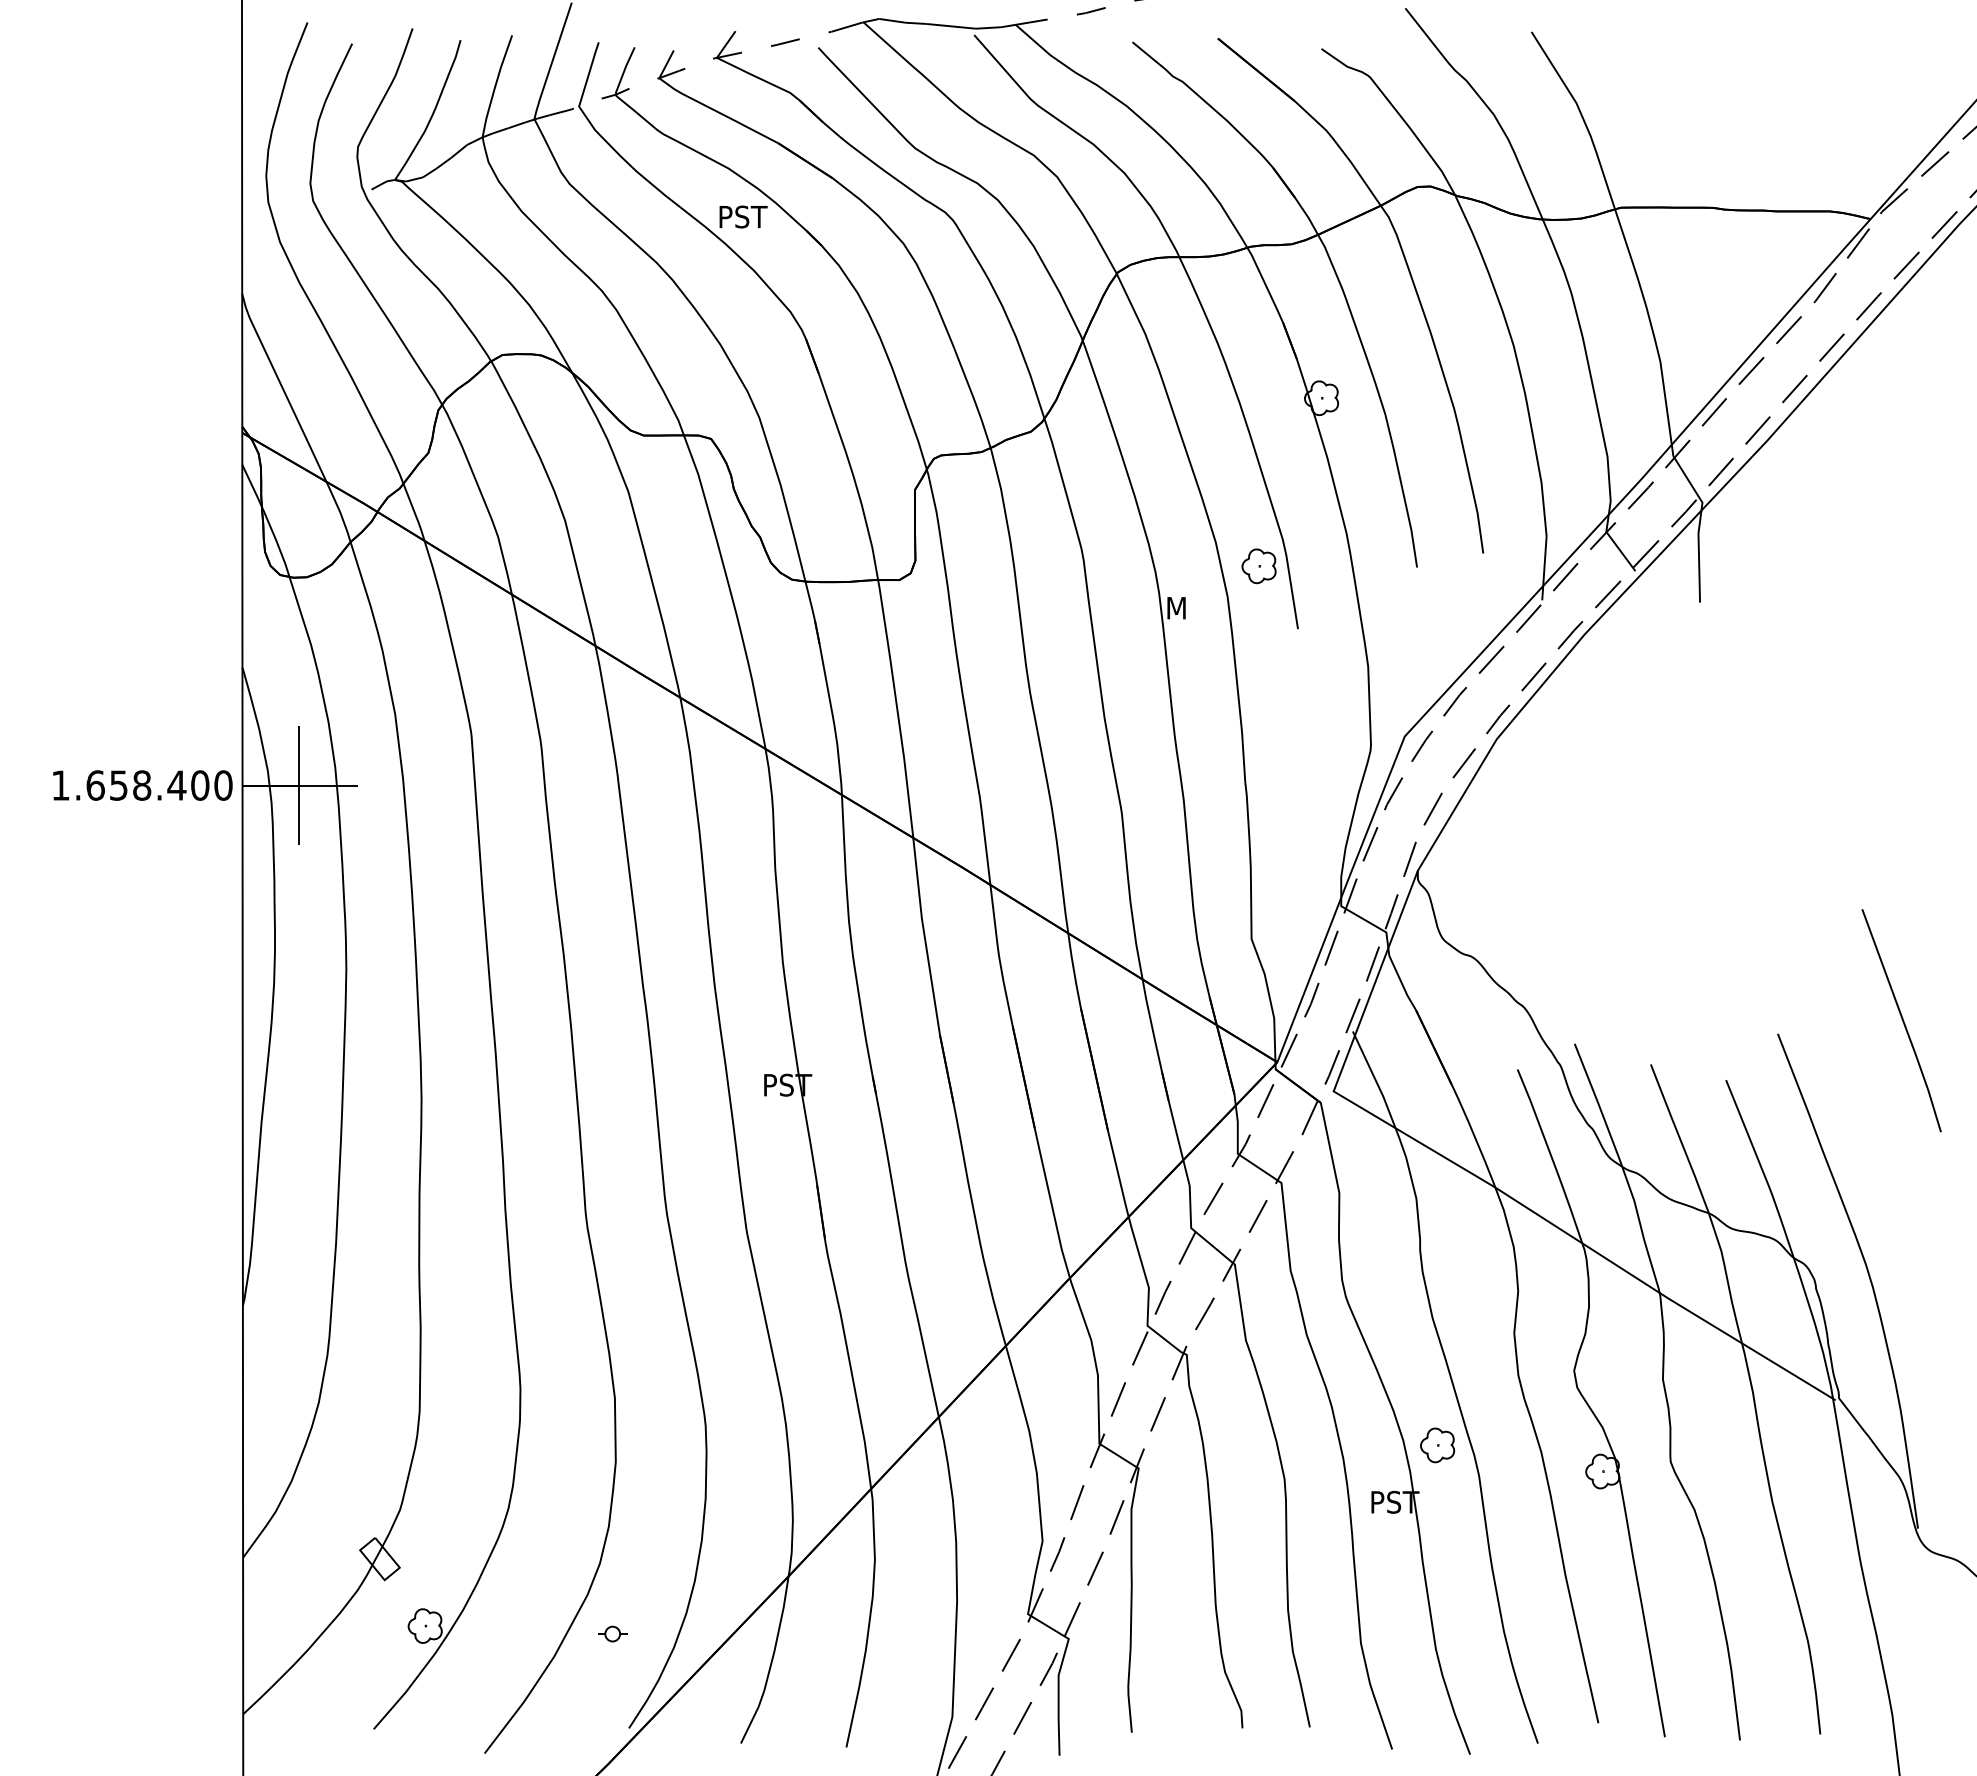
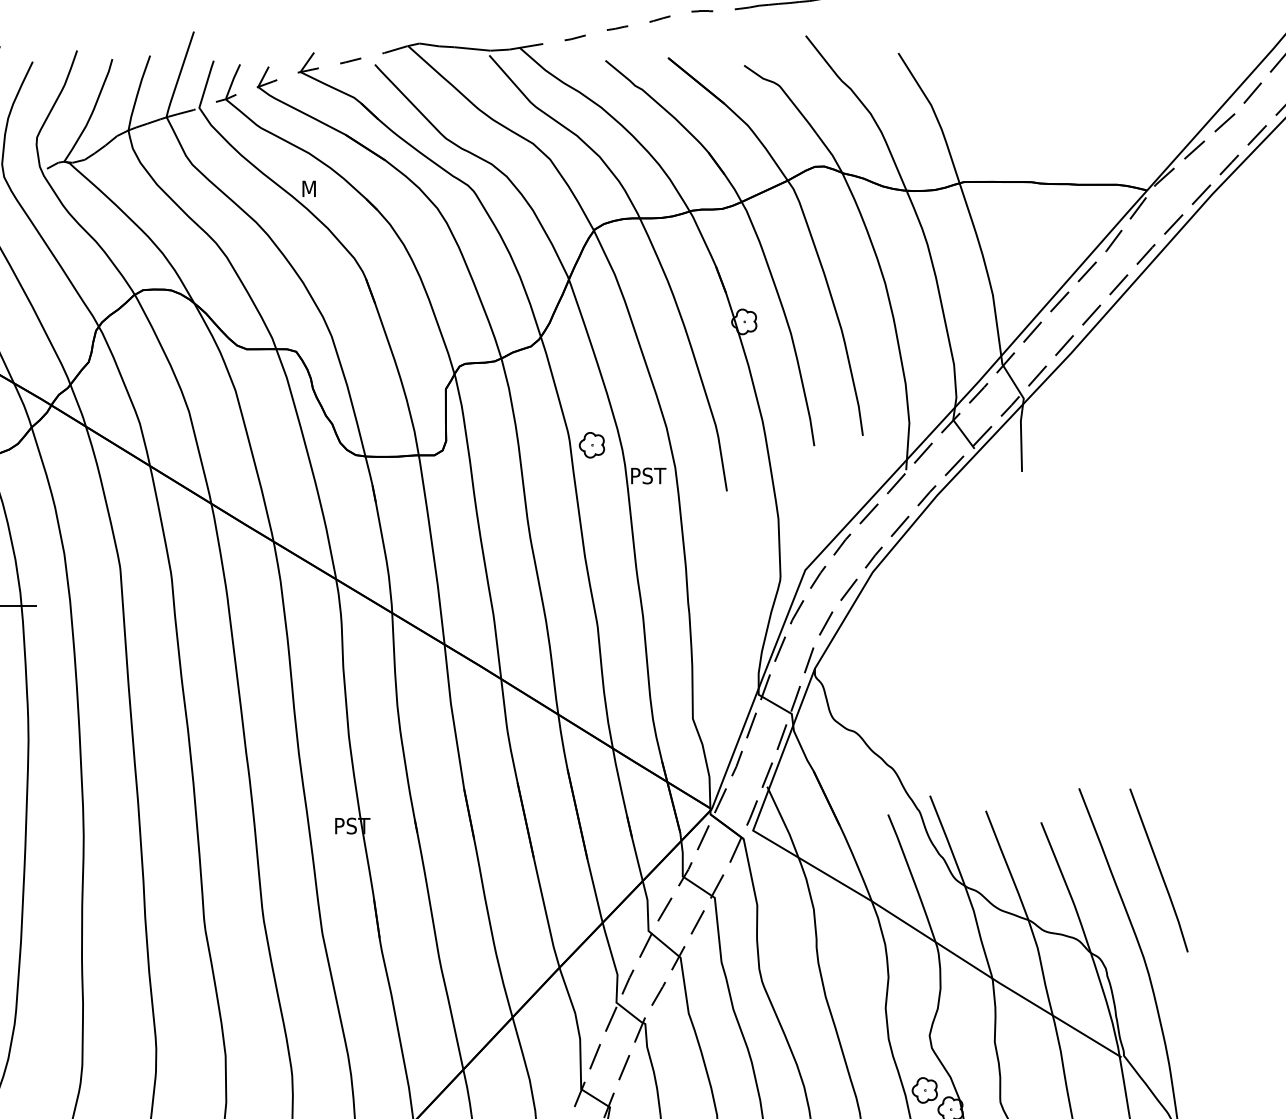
text: (744, 216) -> (320, 188), PST -> M
part: (1258, 566) -> (591, 445), moved
text: (1192, 607) -> (649, 475), M -> PST
line: (1901, 1019) -> (1158, 869), moved
part: (1437, 1445) -> (924, 1090), moved

